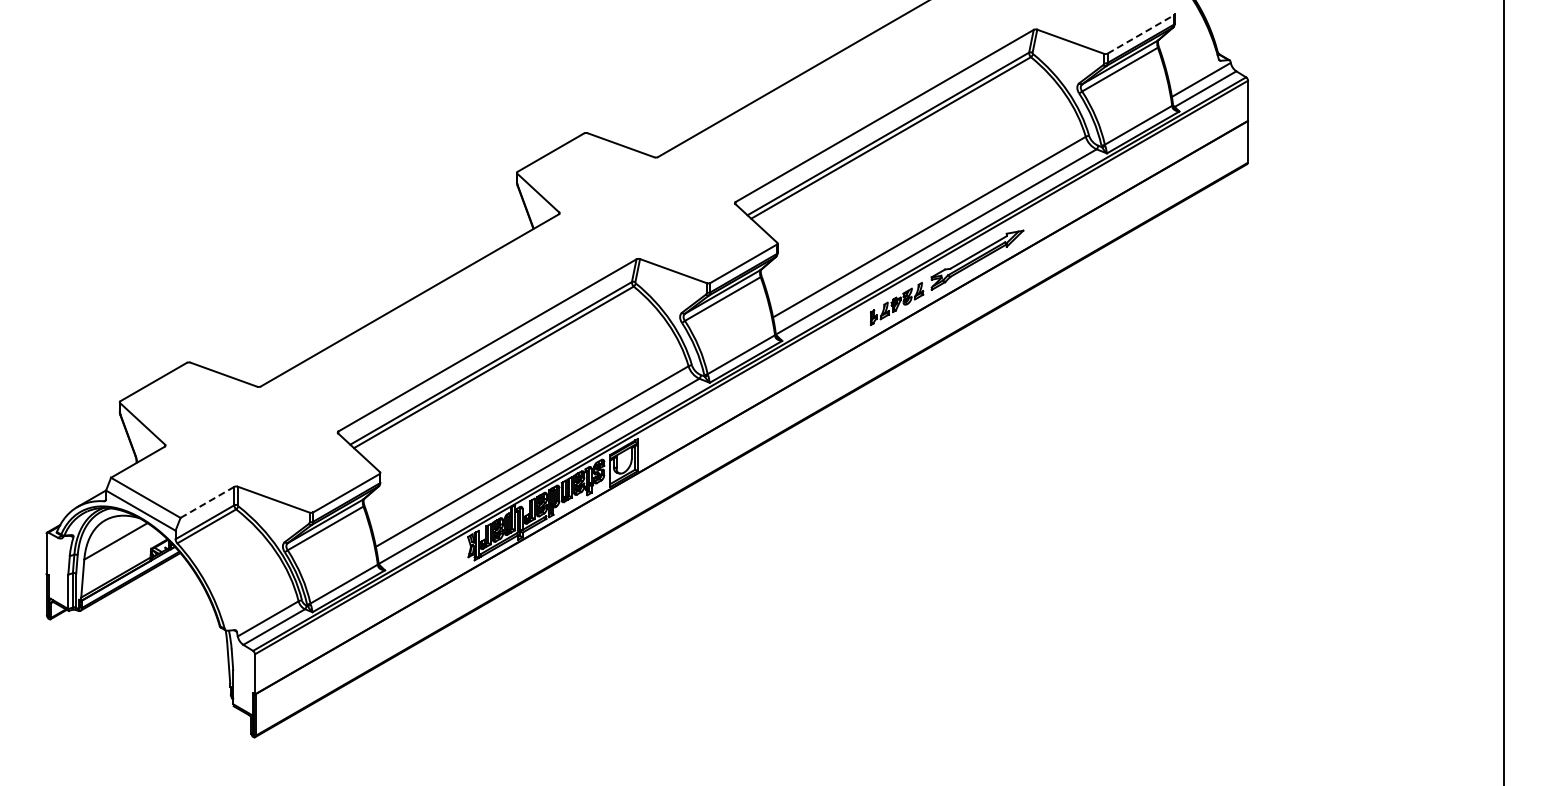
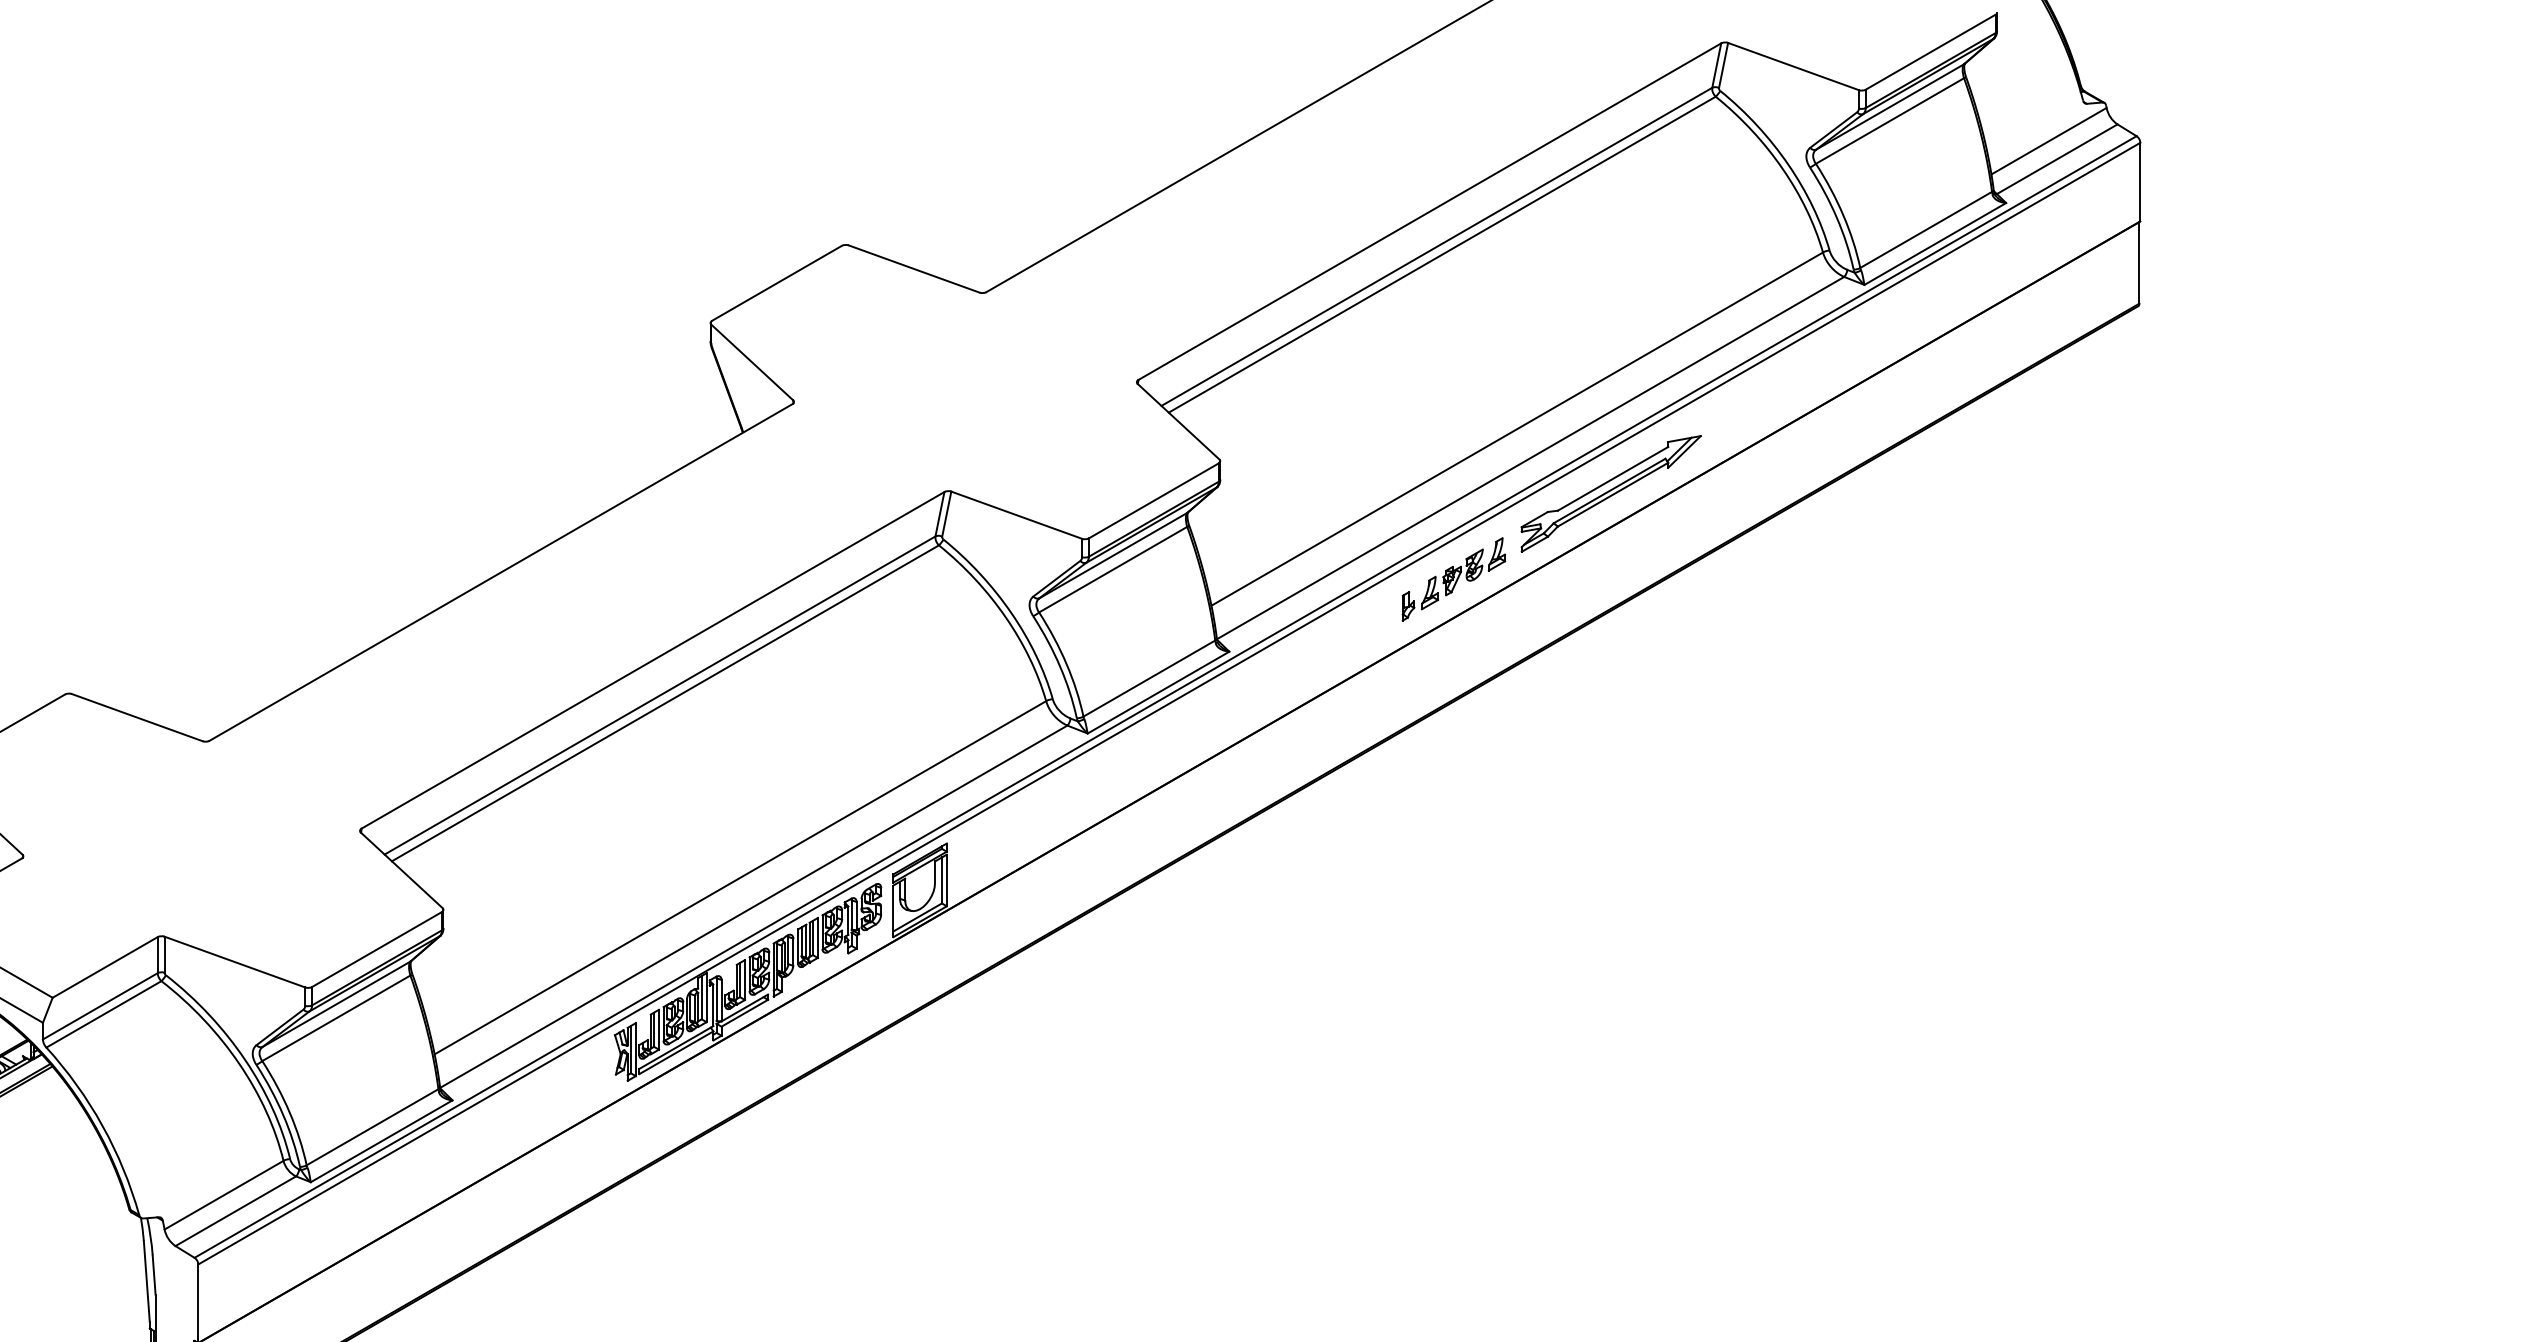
line: (1141, 34) -> (1931, 52), dashed -> solid
line: (206, 502) -> (103, 967), dashed -> solid

